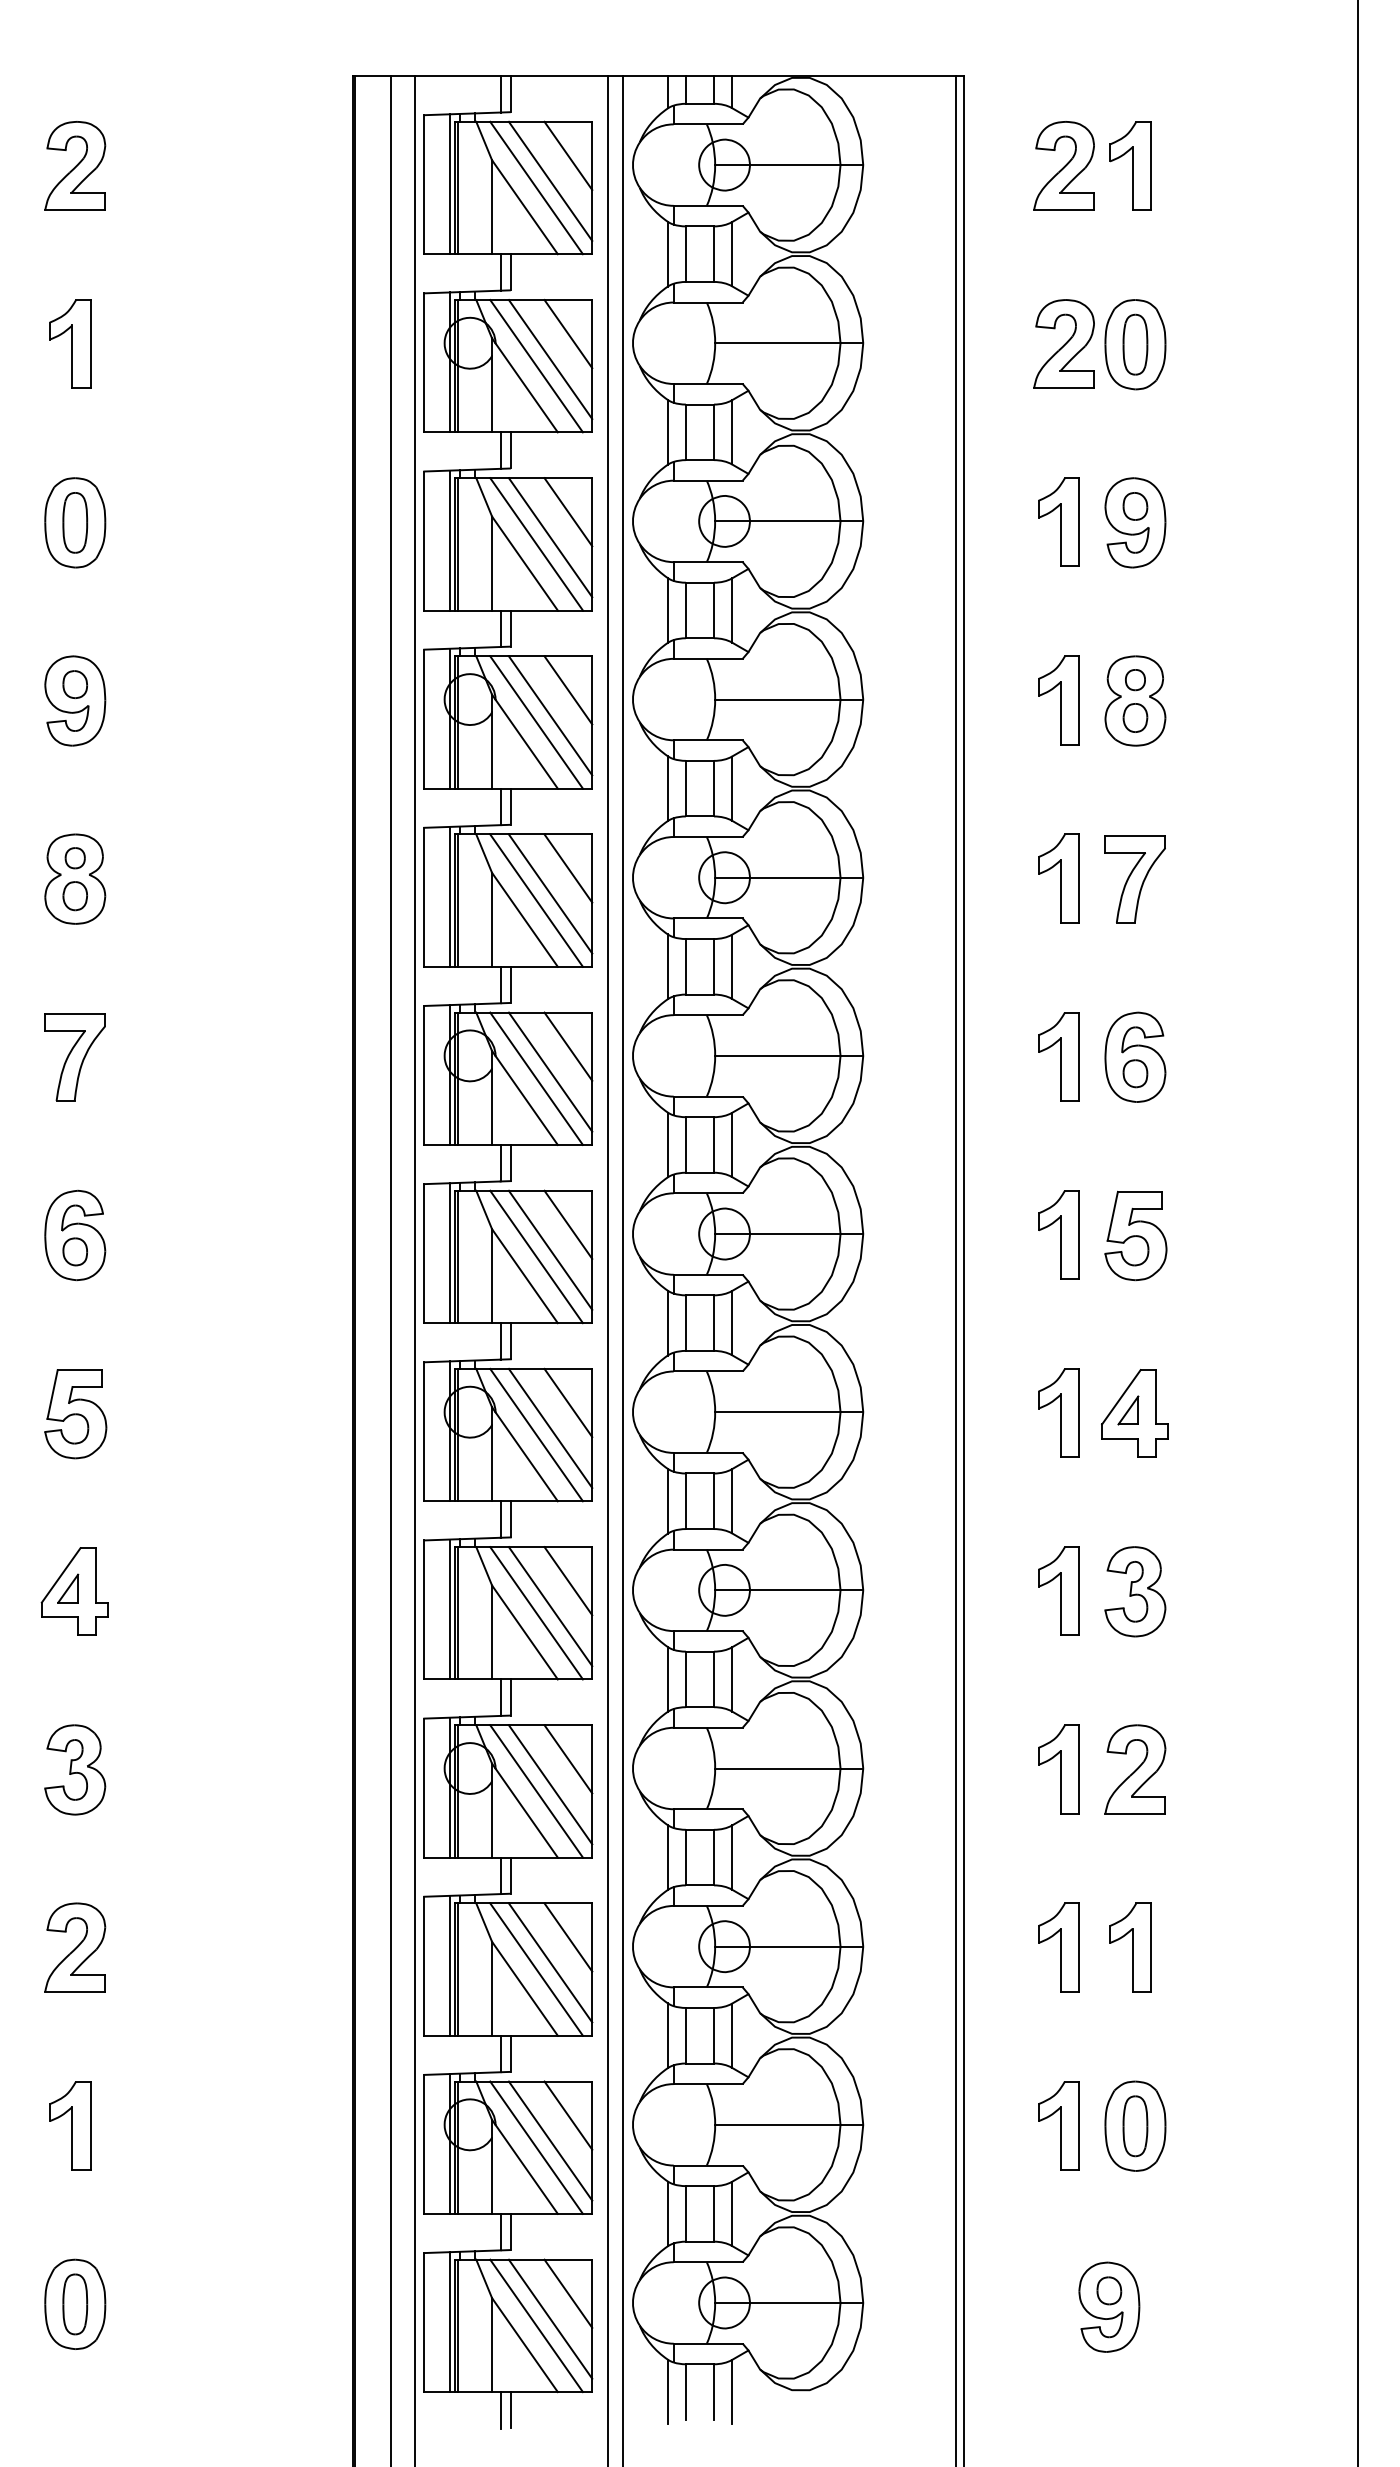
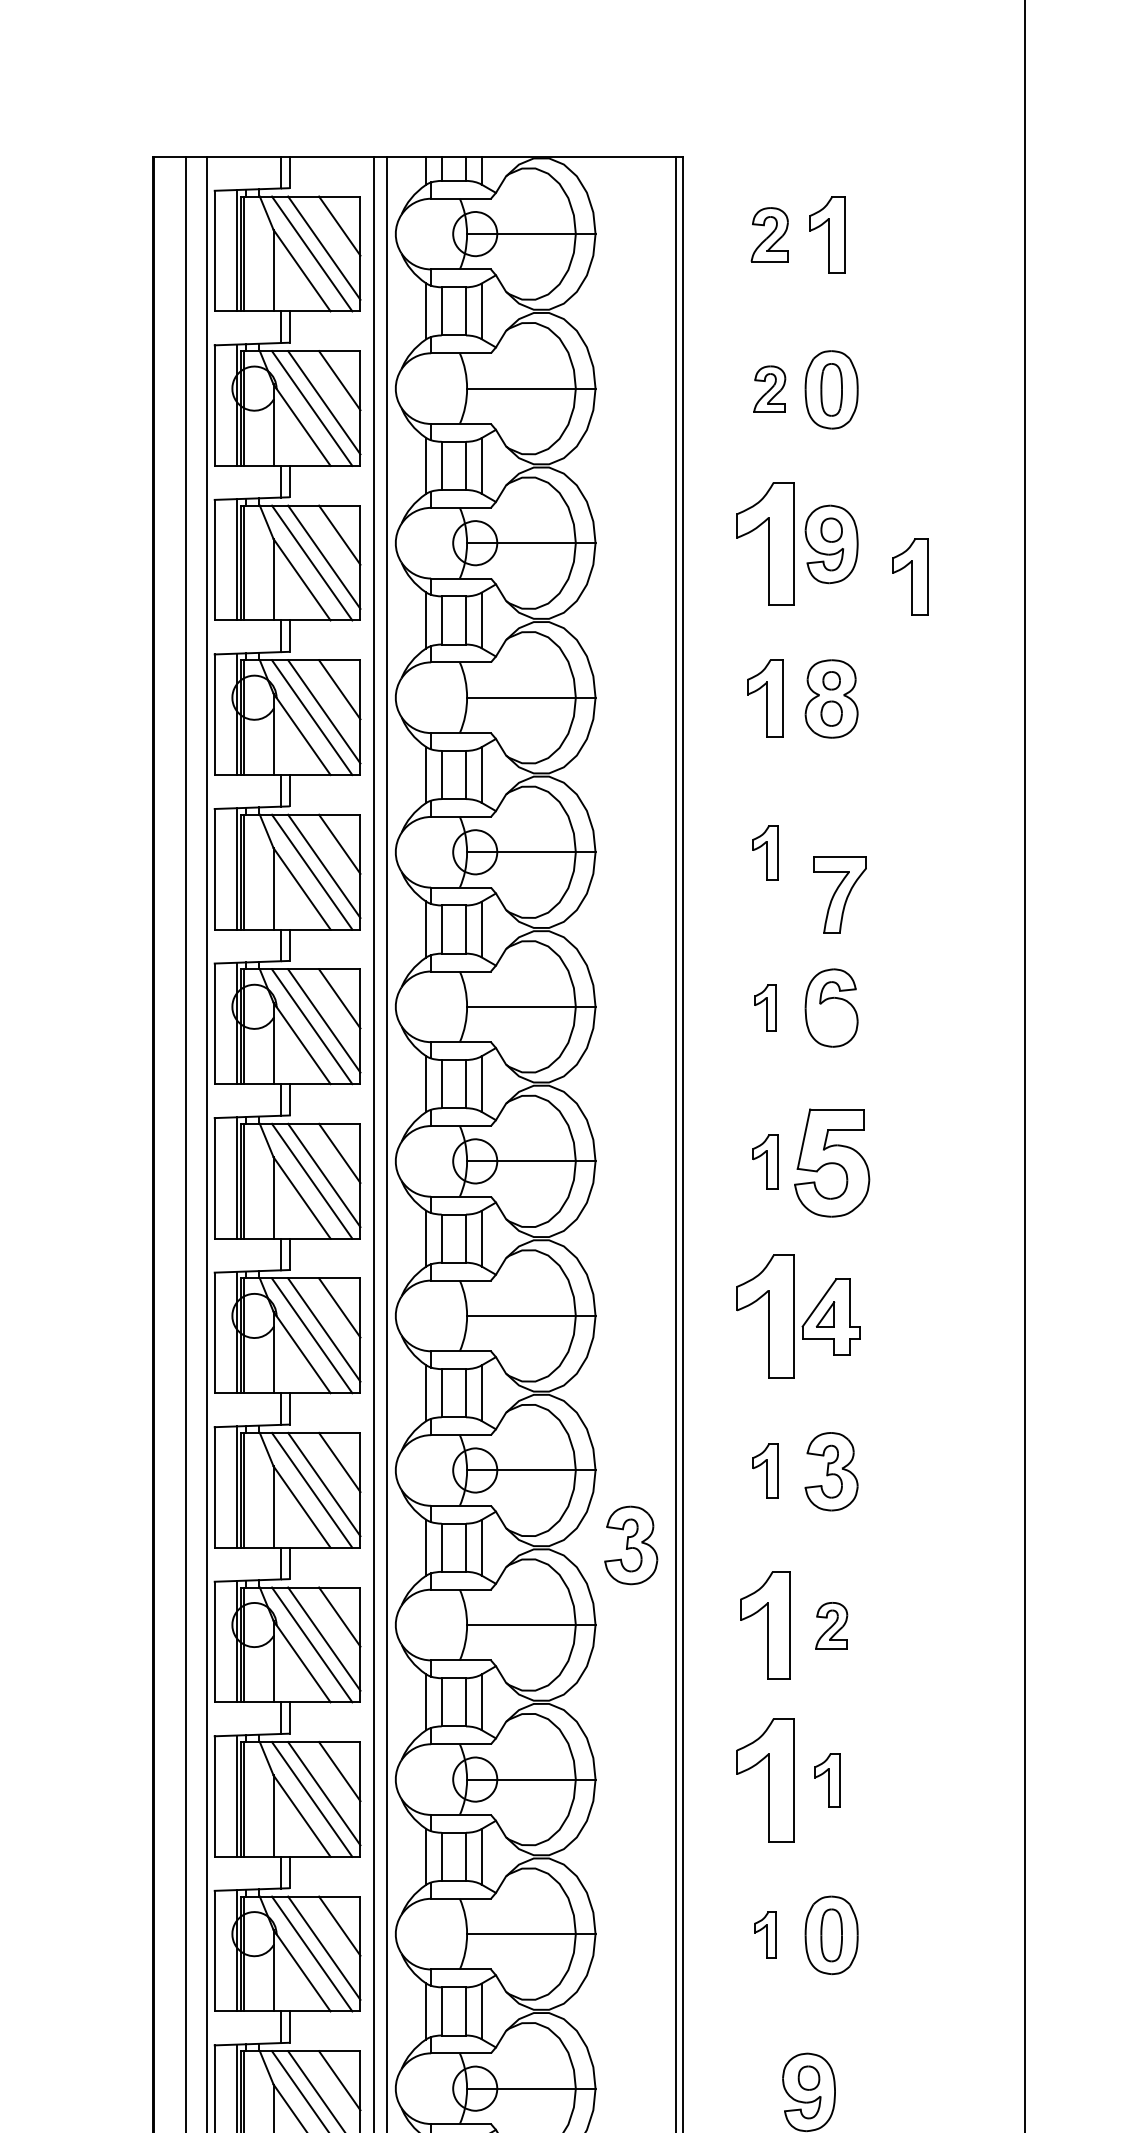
part: (1063, 165) -> (769, 234), size x0.7
part: (1063, 343) -> (769, 388), size x0.6
part: (1058, 521) -> (764, 543), size x1.6
part: (1225, 560) -> (909, 577), added
part: (1058, 878) -> (764, 852), size x0.7
part: (1134, 879) -> (839, 895), moved
part: (1058, 1056) -> (764, 1007), size x0.6
part: (1135, 1073) -> (831, 1022), removed
part: (1058, 1234) -> (764, 1161), size x0.7
part: (1135, 1235) -> (831, 1162), size x1.4
part: (1058, 1412) -> (764, 1316), size x1.6
part: (1058, 1590) -> (764, 1470), size x0.7
part: (904, 1676) -> (631, 1545), added
part: (1058, 1769) -> (764, 1625), size x1.4
part: (1135, 1769) -> (831, 1625), size x0.6
part: (1058, 1947) -> (764, 1780), size x1.6
part: (1130, 1947) -> (827, 1780), size x0.7
part: (1058, 2125) -> (764, 1934), size x0.6

